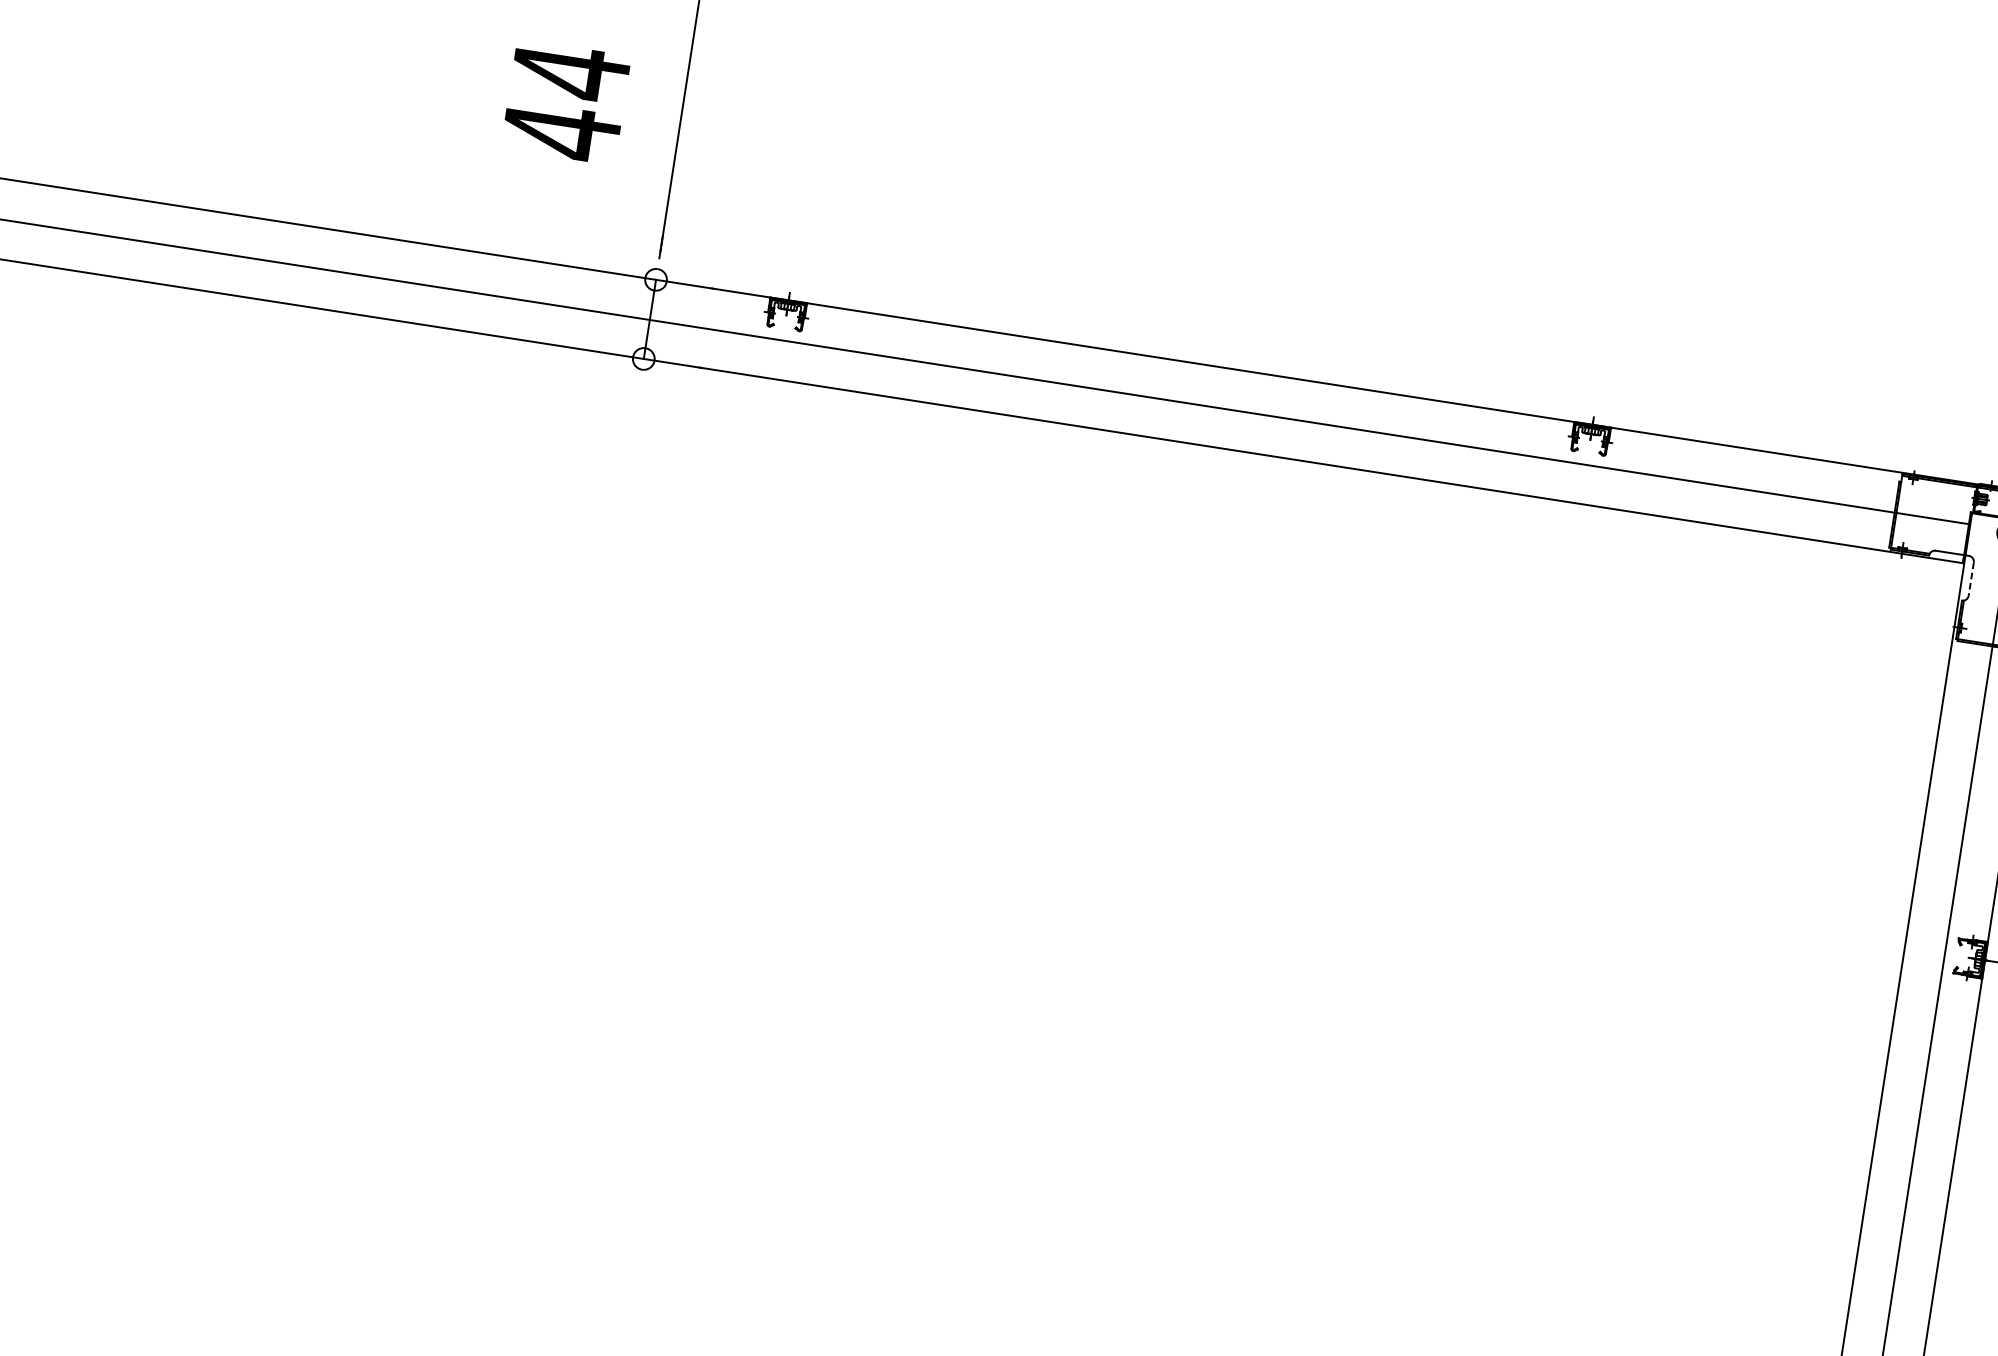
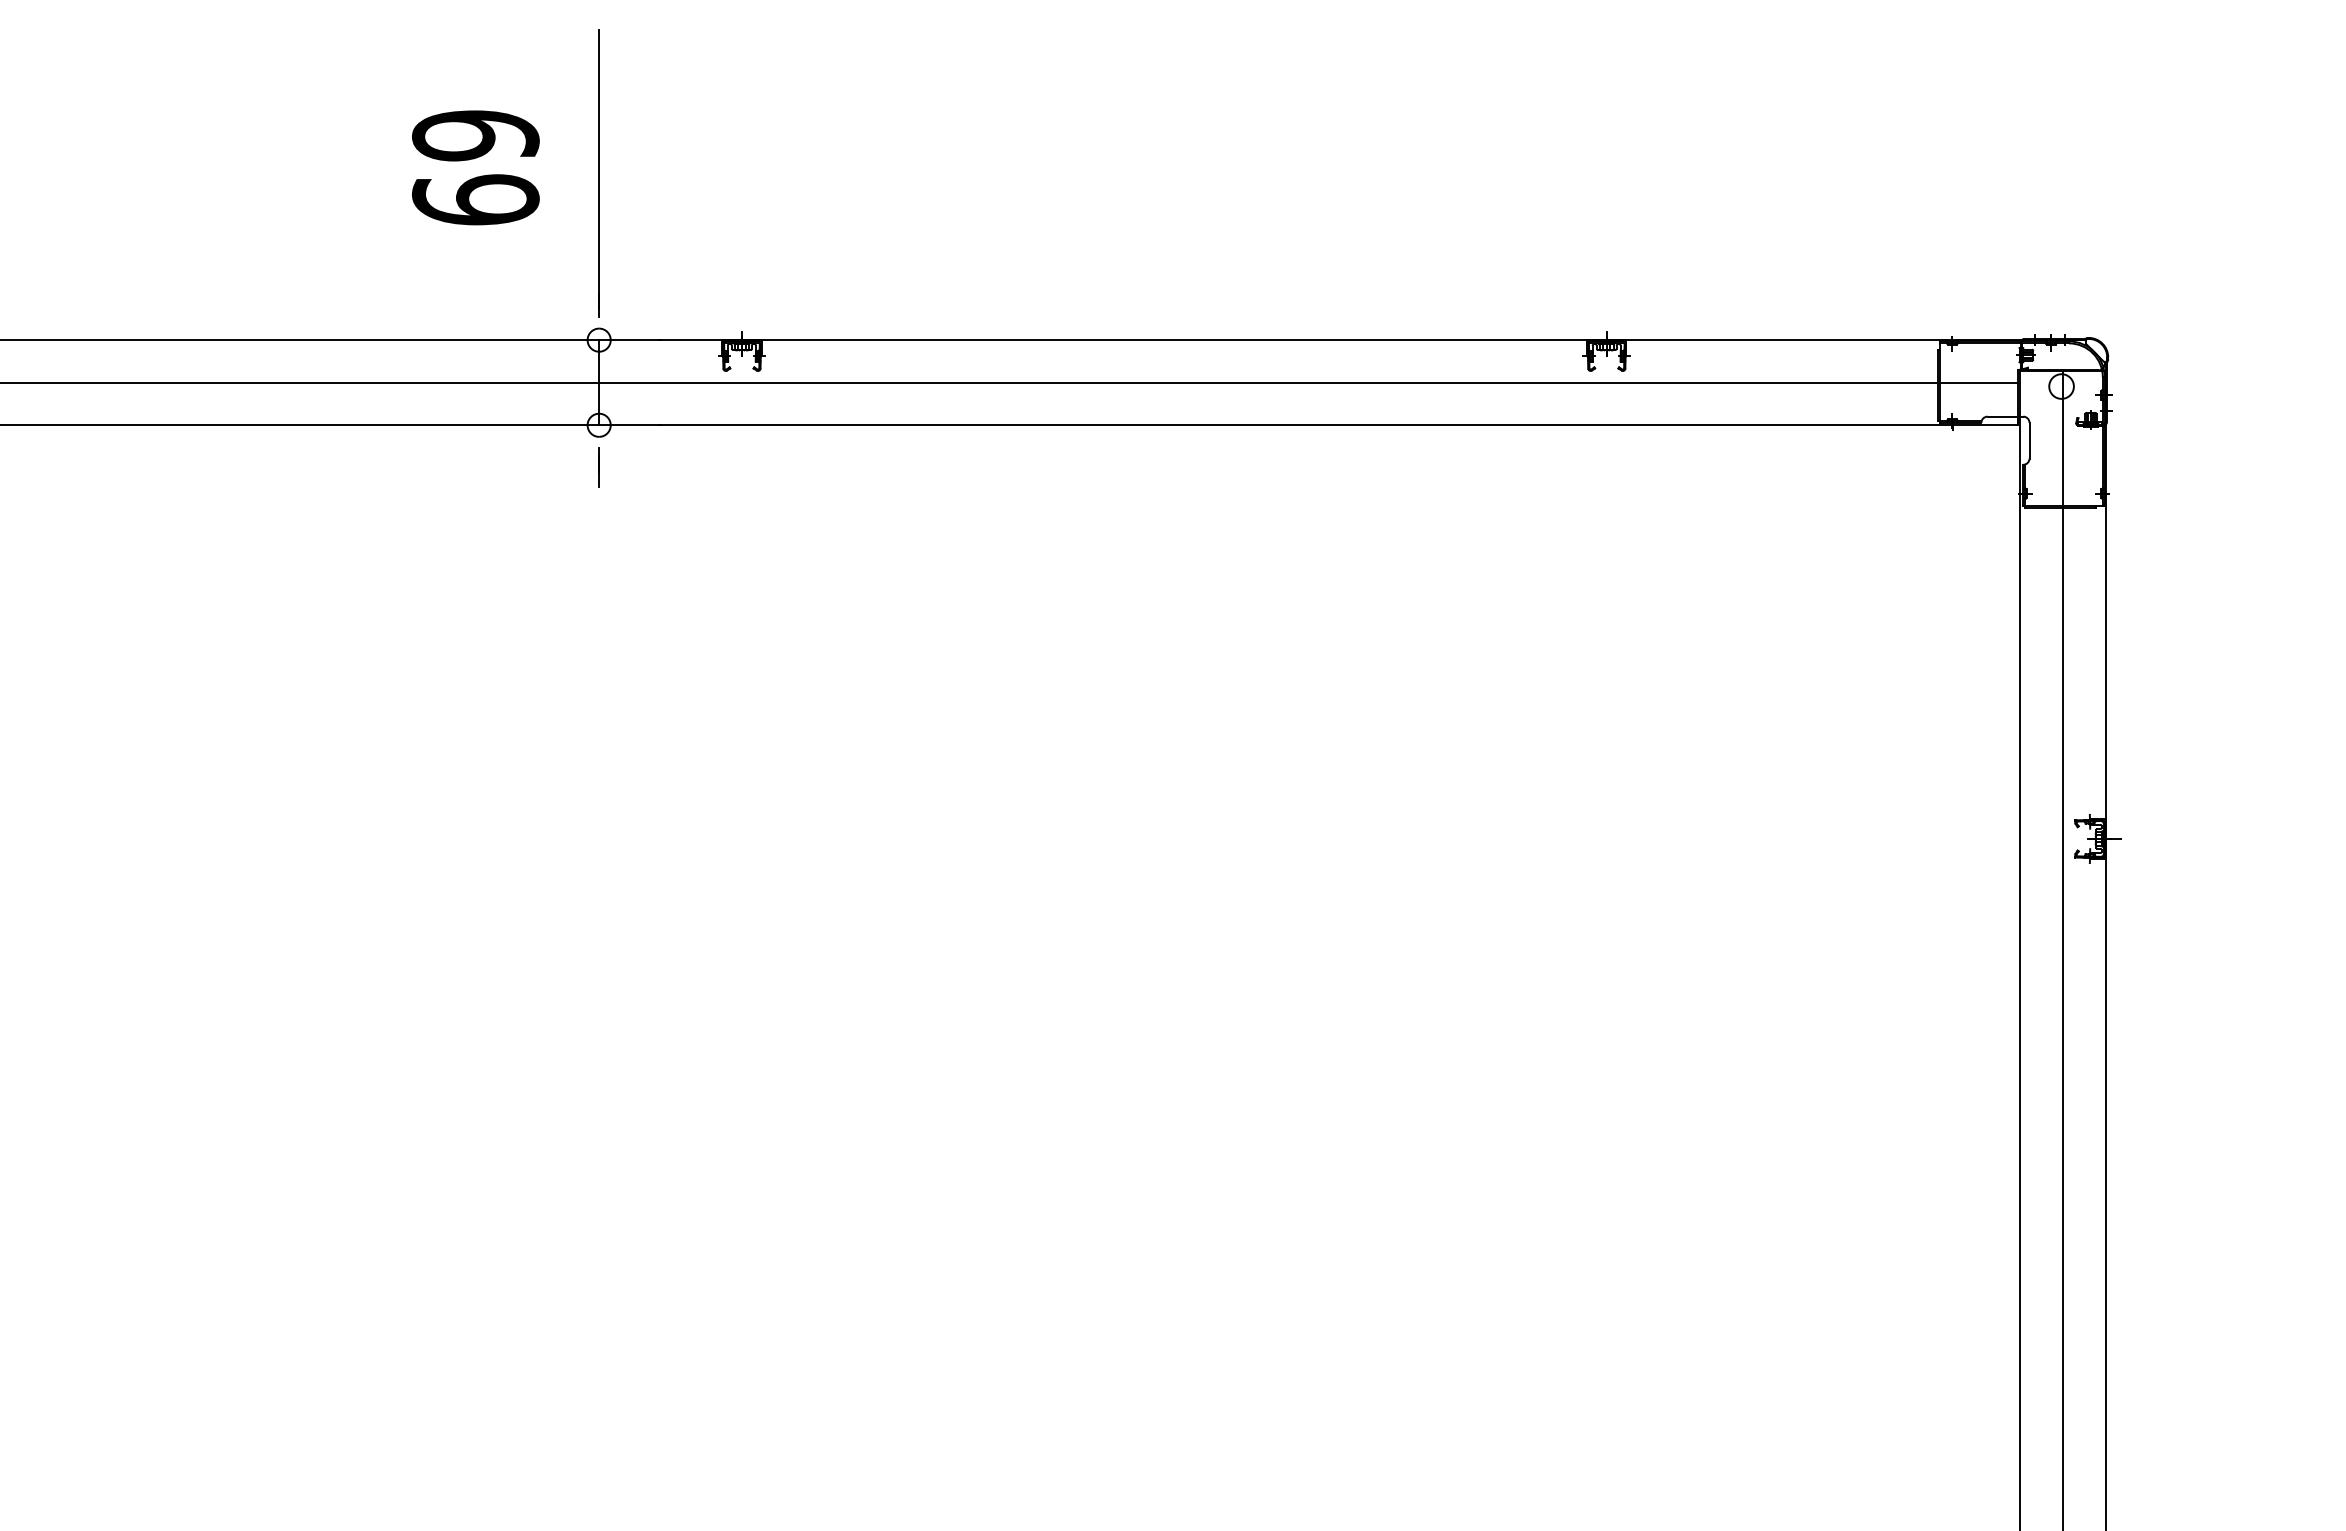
text: (565, 102) -> (475, 168), 44 -> 69
line: (637, 398) -> (598, 467), added
line: (1971, 578) -> (2029, 440), dashed -> solid

